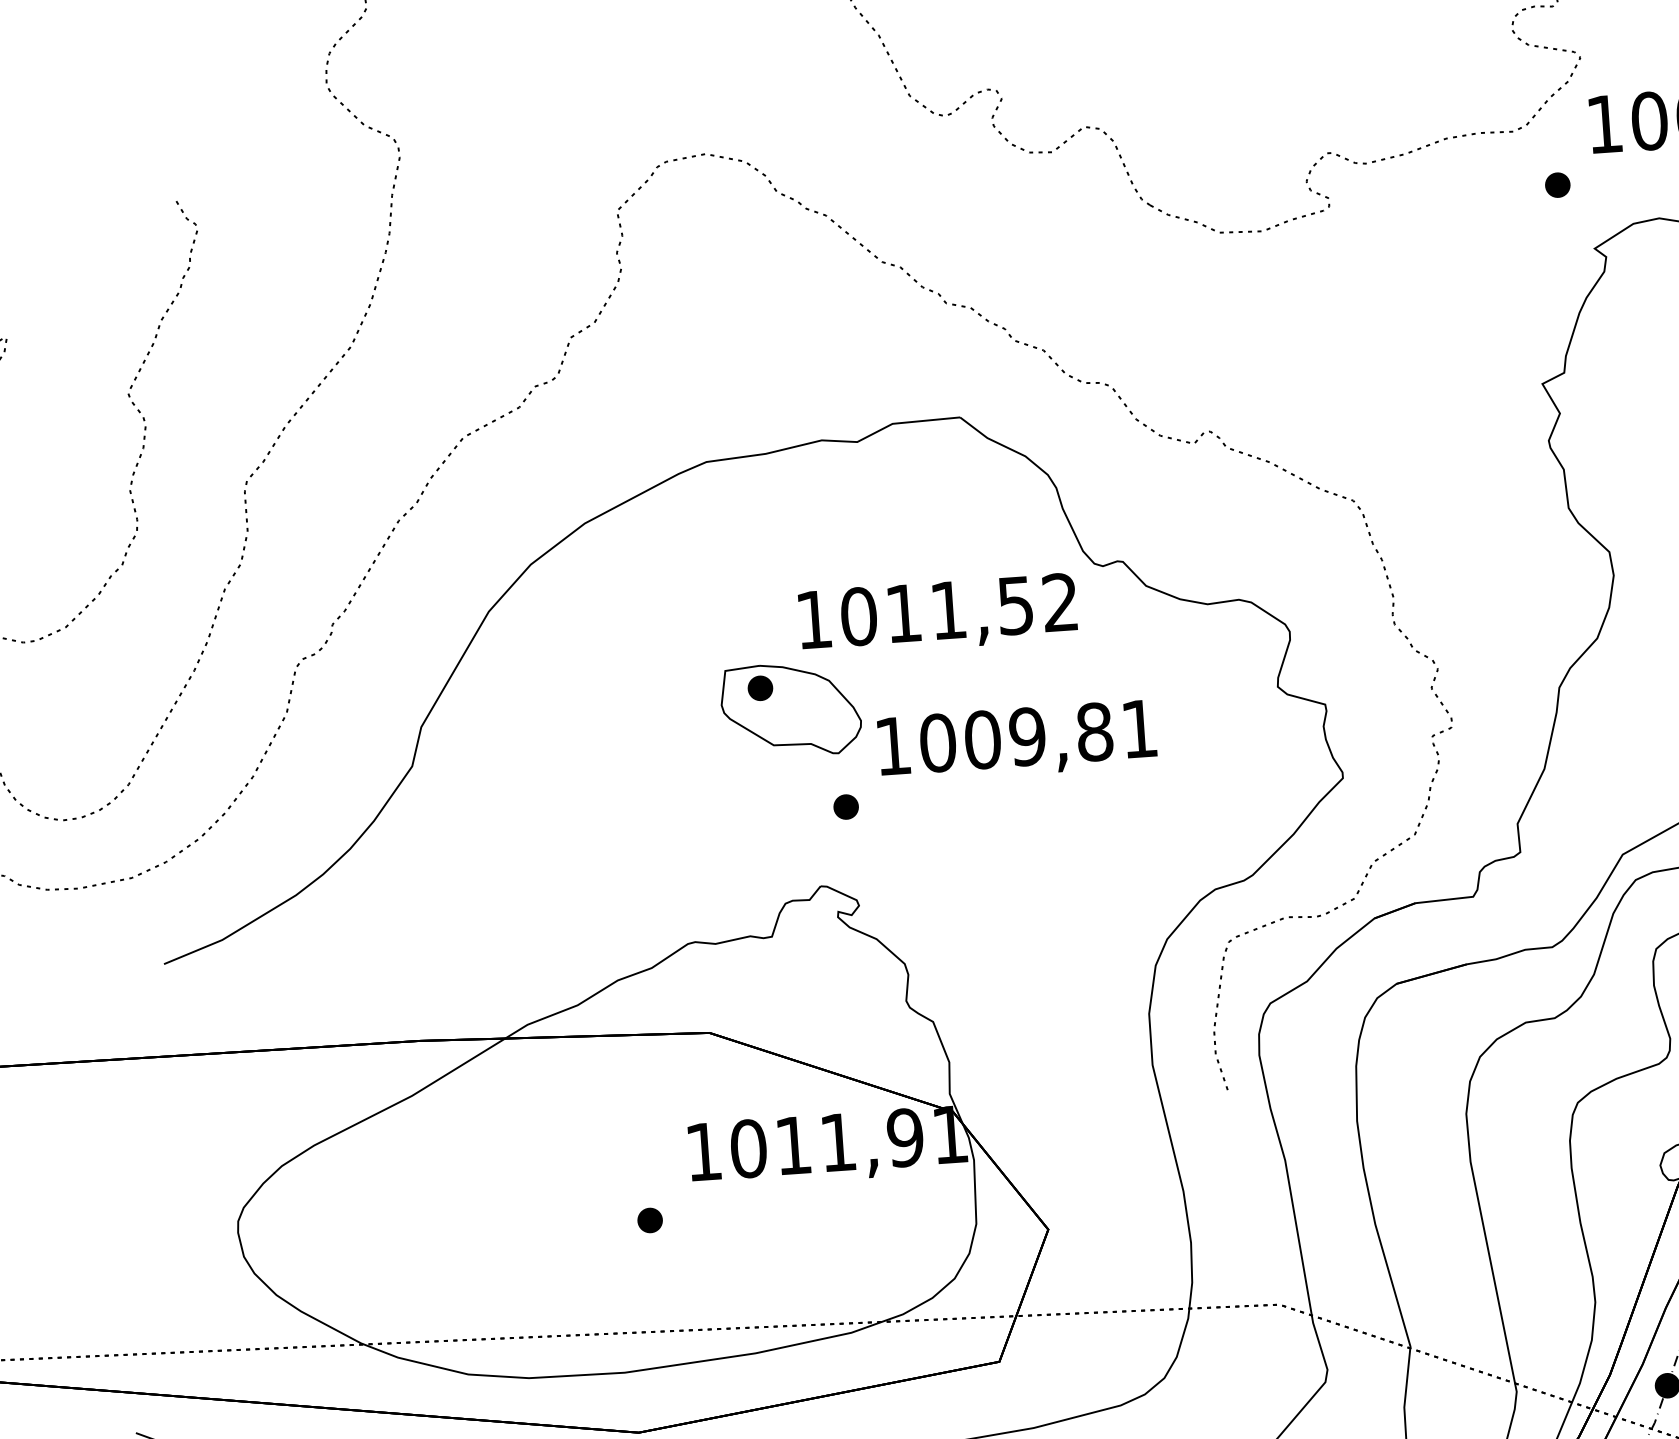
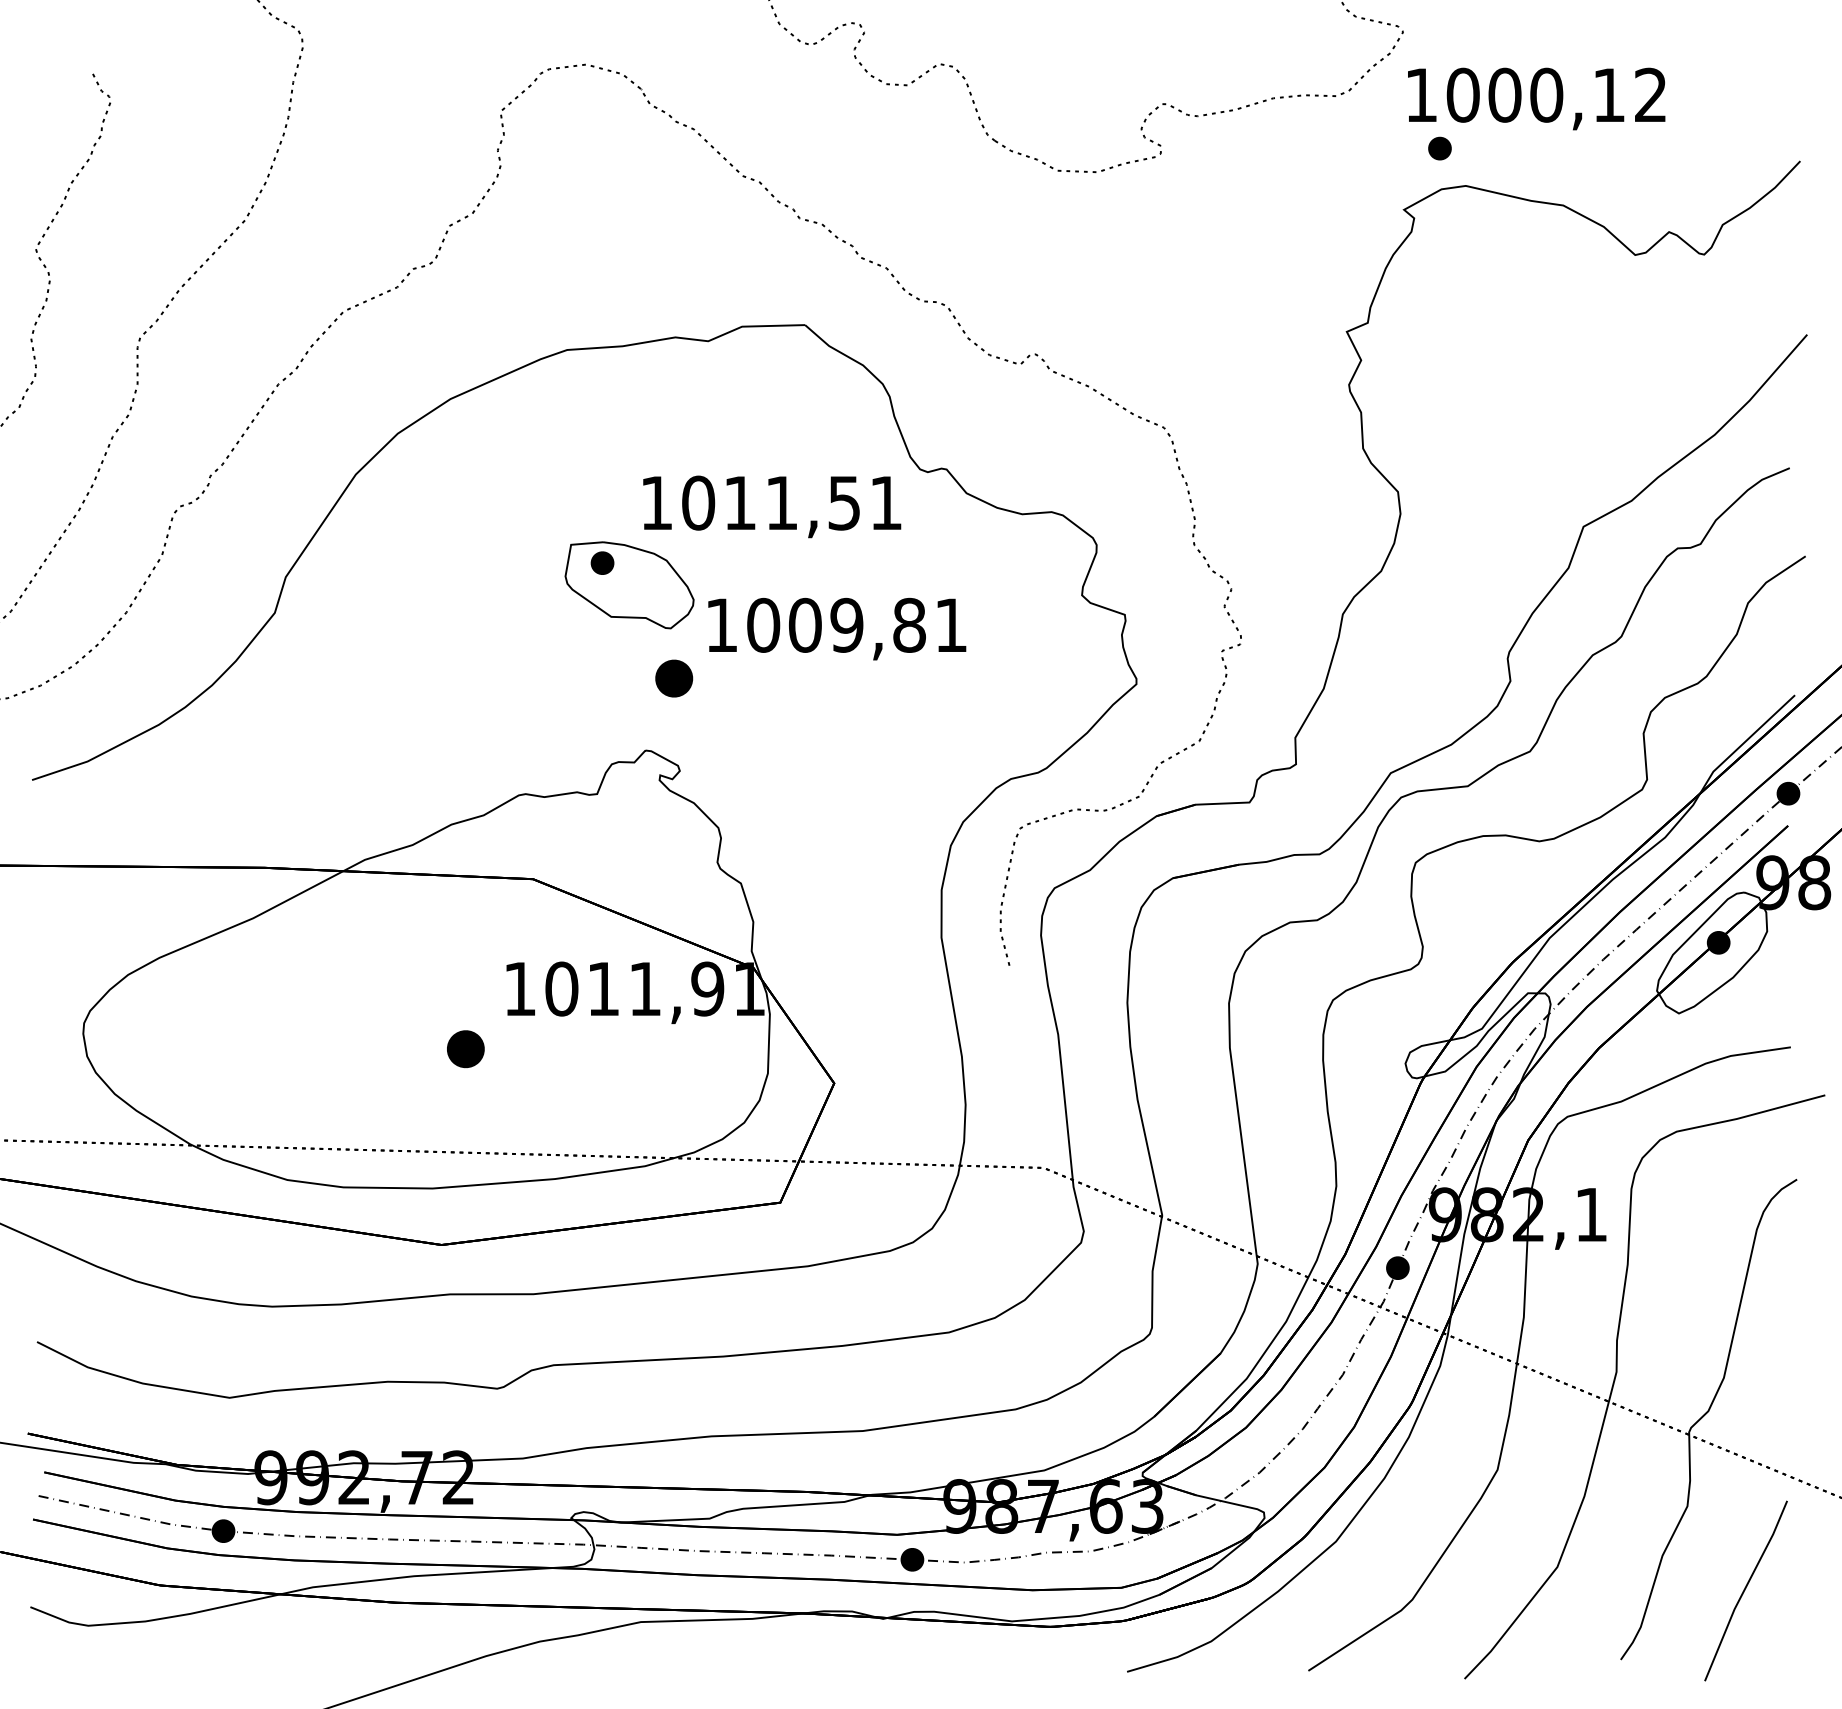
part: (1557, 185) -> (1439, 148), moved
text: (1059, 601) -> (885, 502), 1011,52 -> 1011,51
part: (846, 806) -> (674, 678), size x1.6
part: (649, 1219) -> (465, 1048), size x1.6

